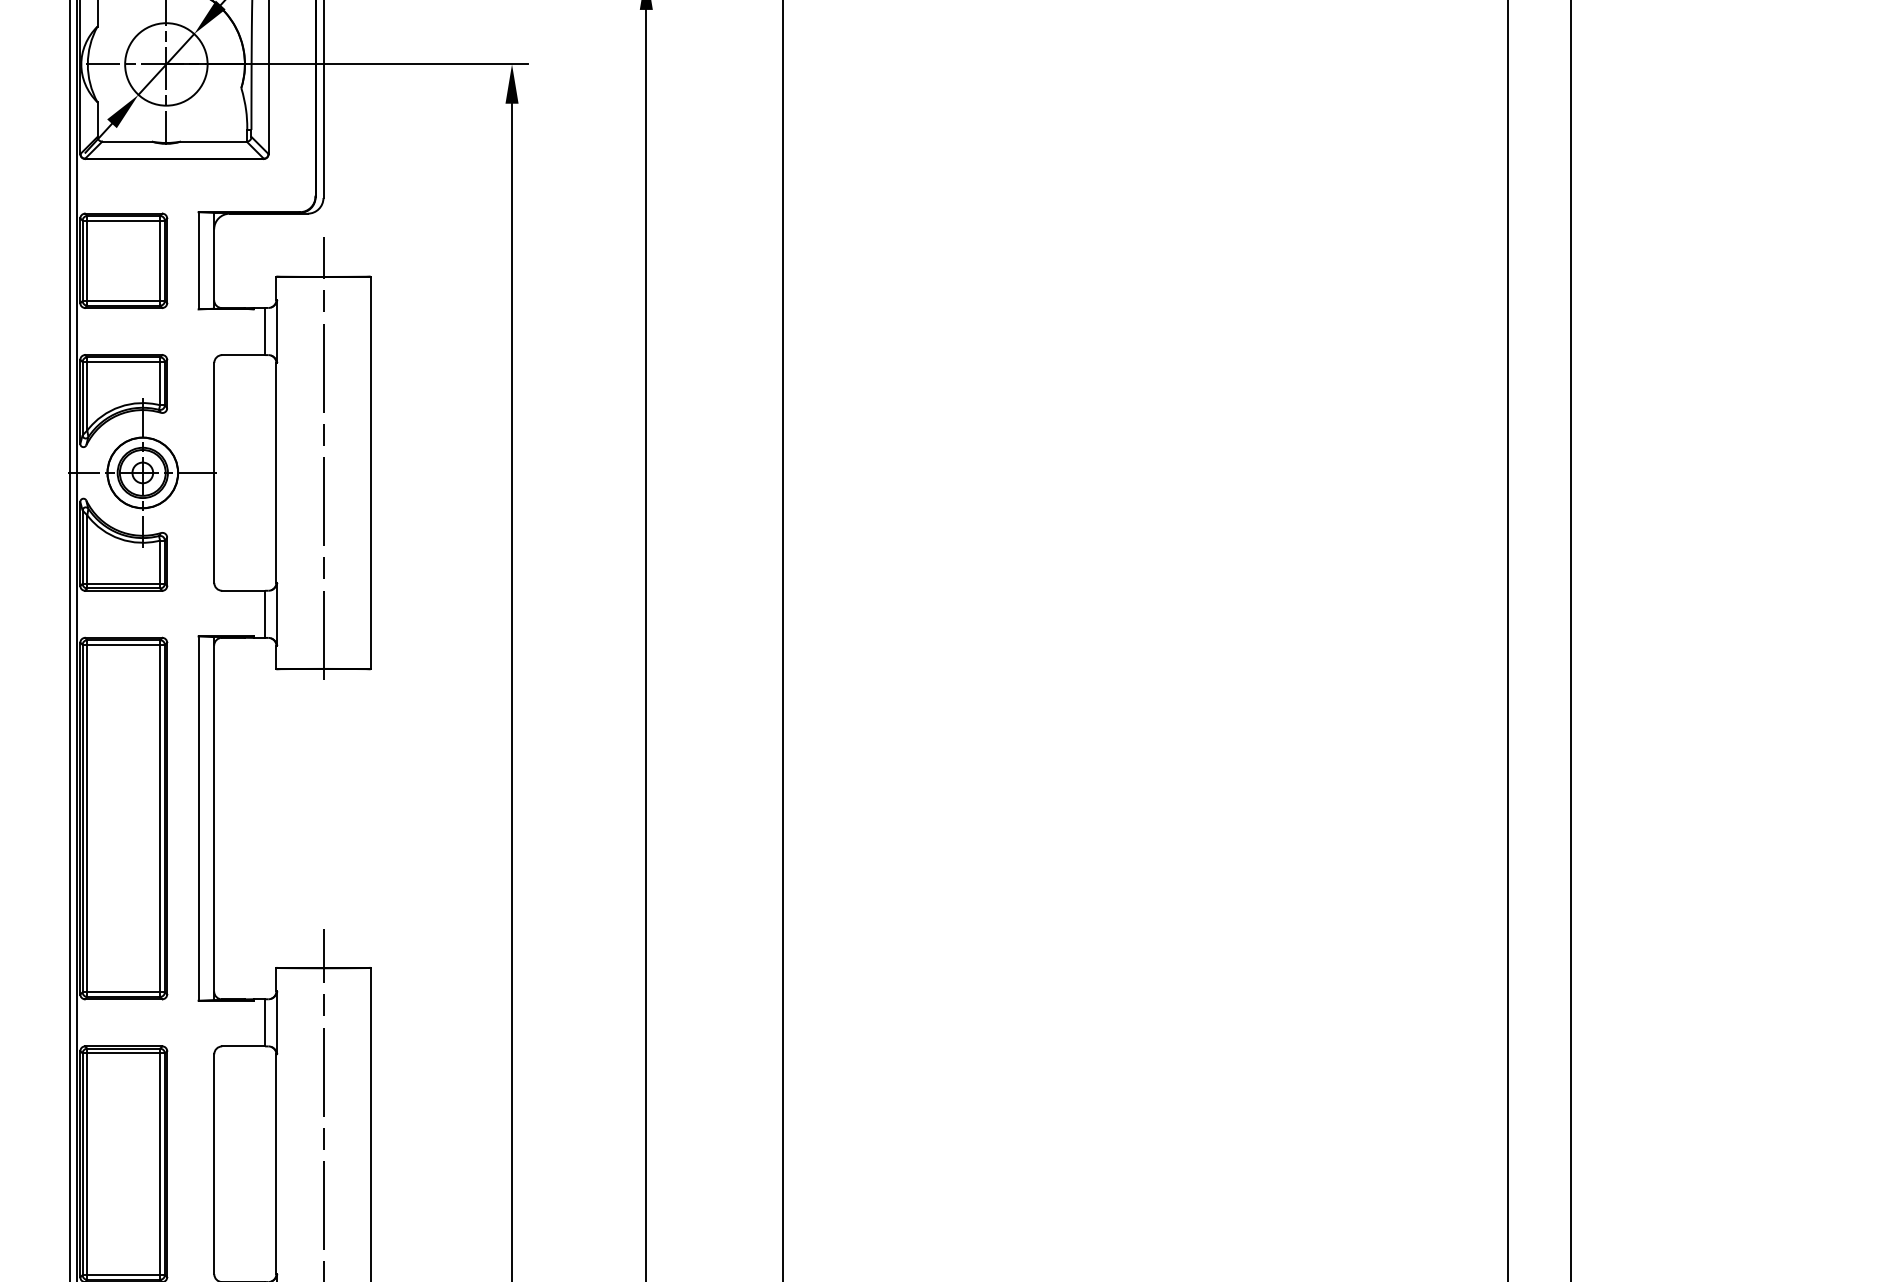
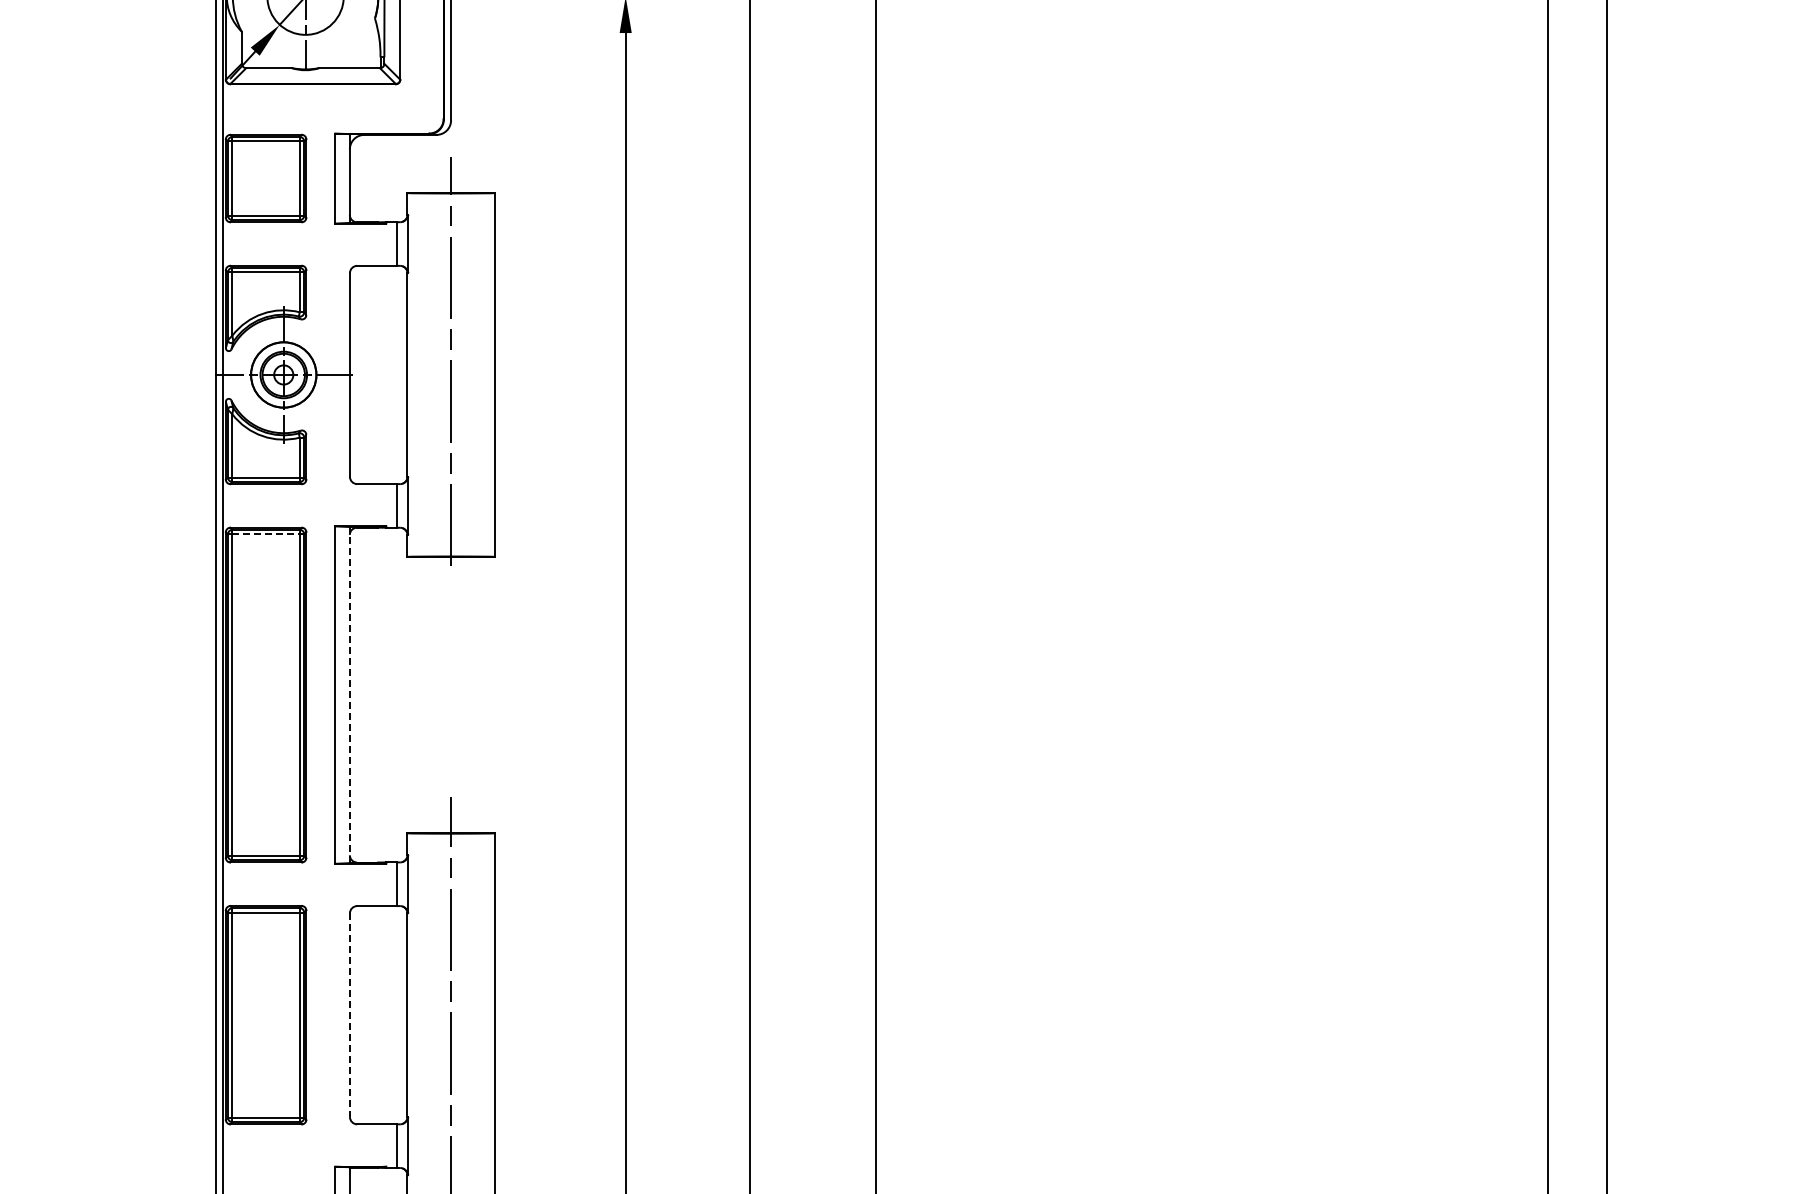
line: (124, 645) -> (266, 534), solid -> dashed
line: (213, 817) -> (349, 694), solid -> dashed
line: (213, 1164) -> (349, 1015), solid -> dashed

